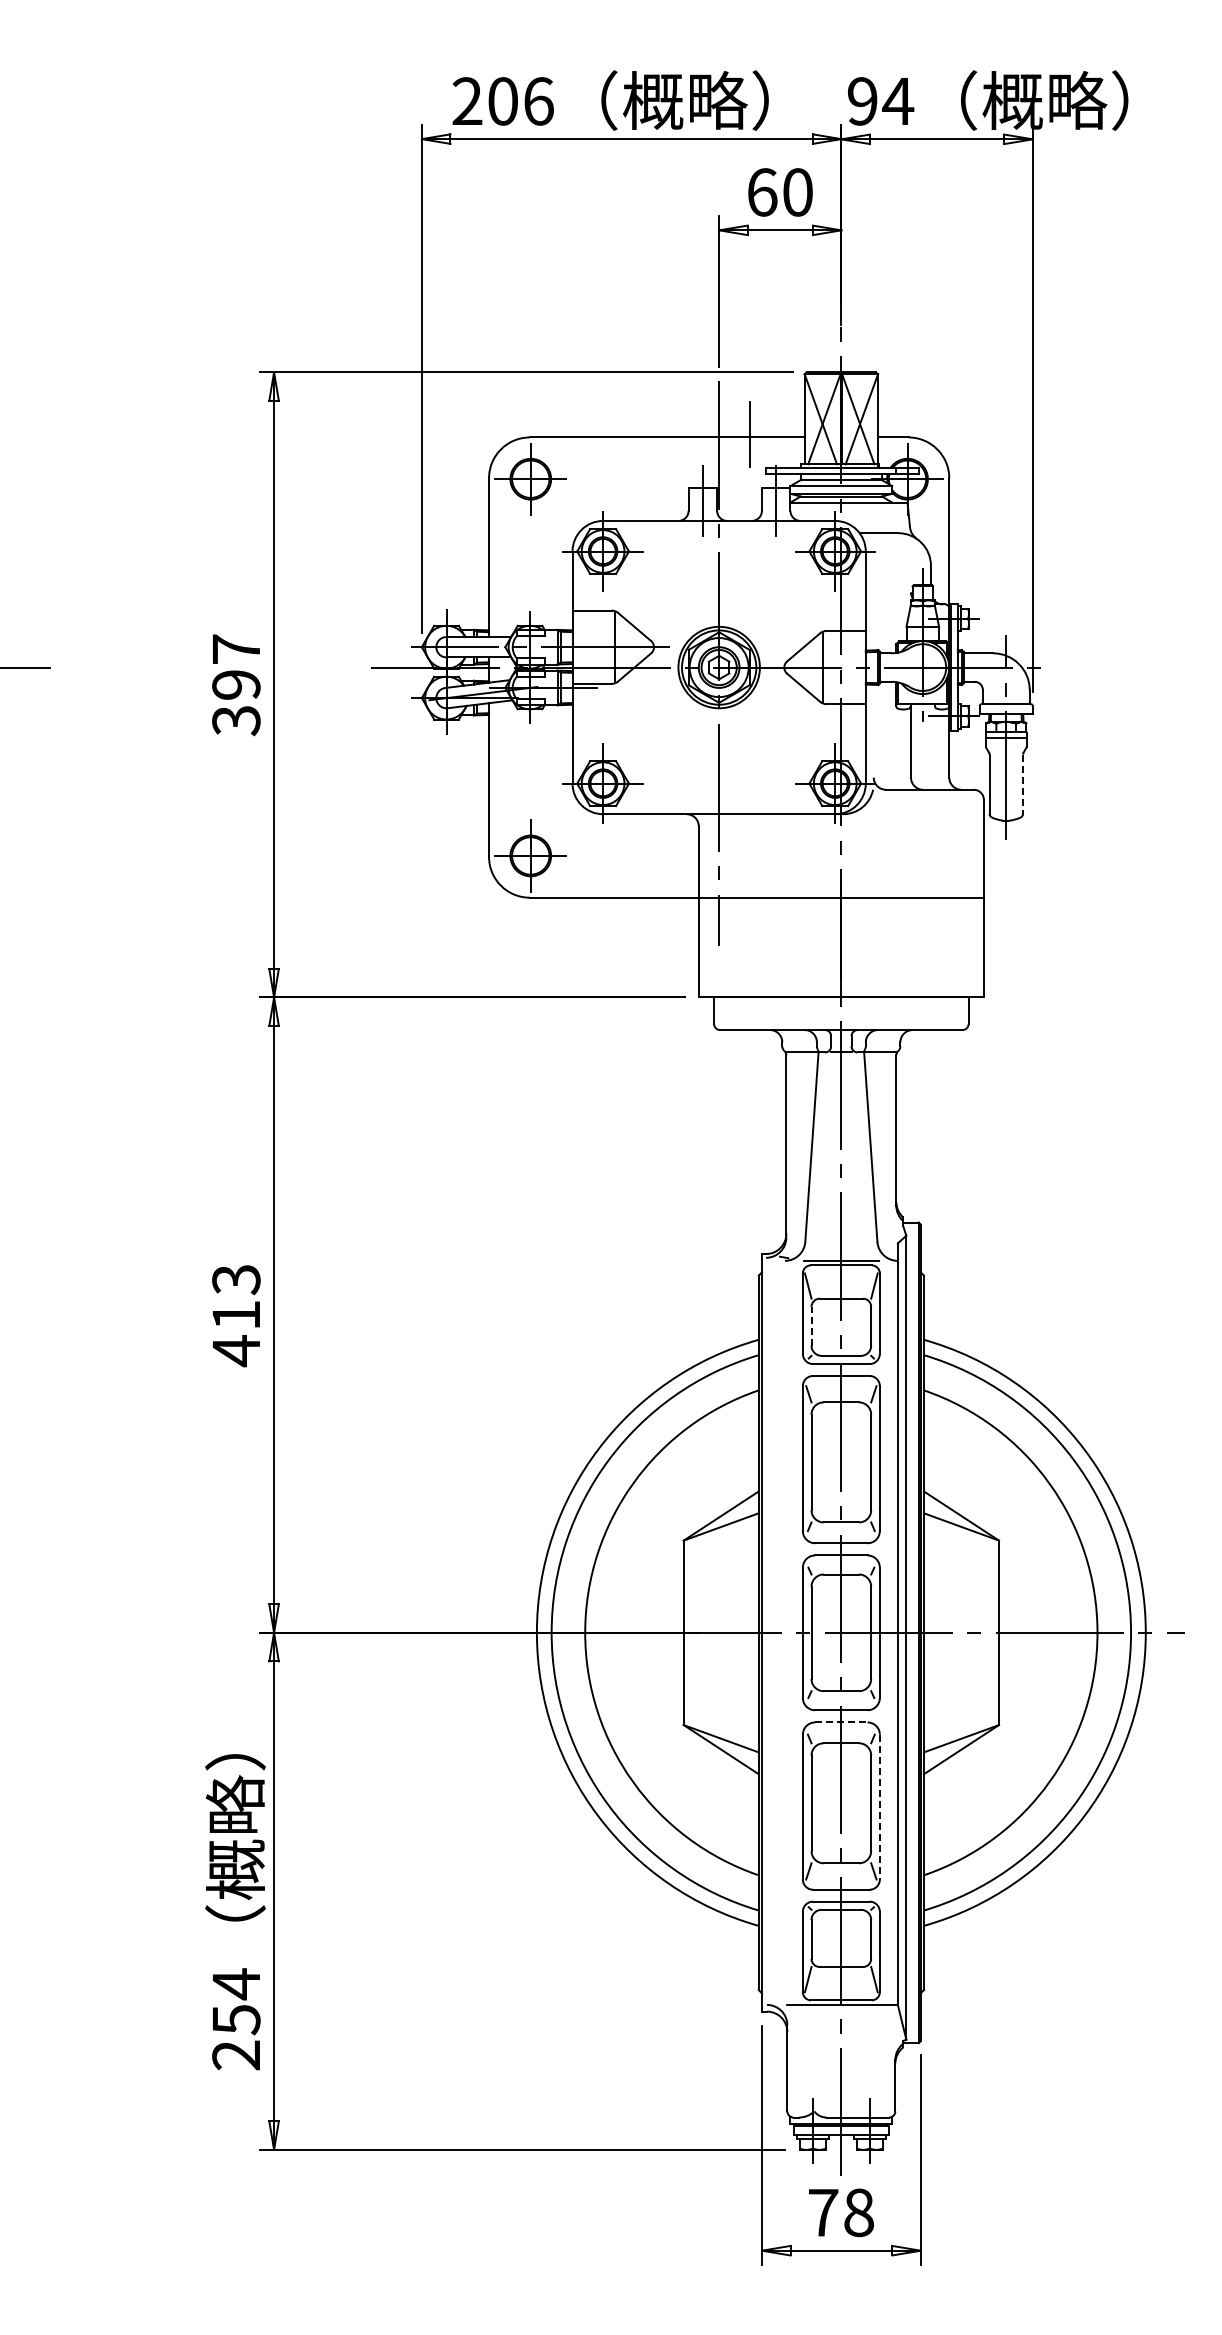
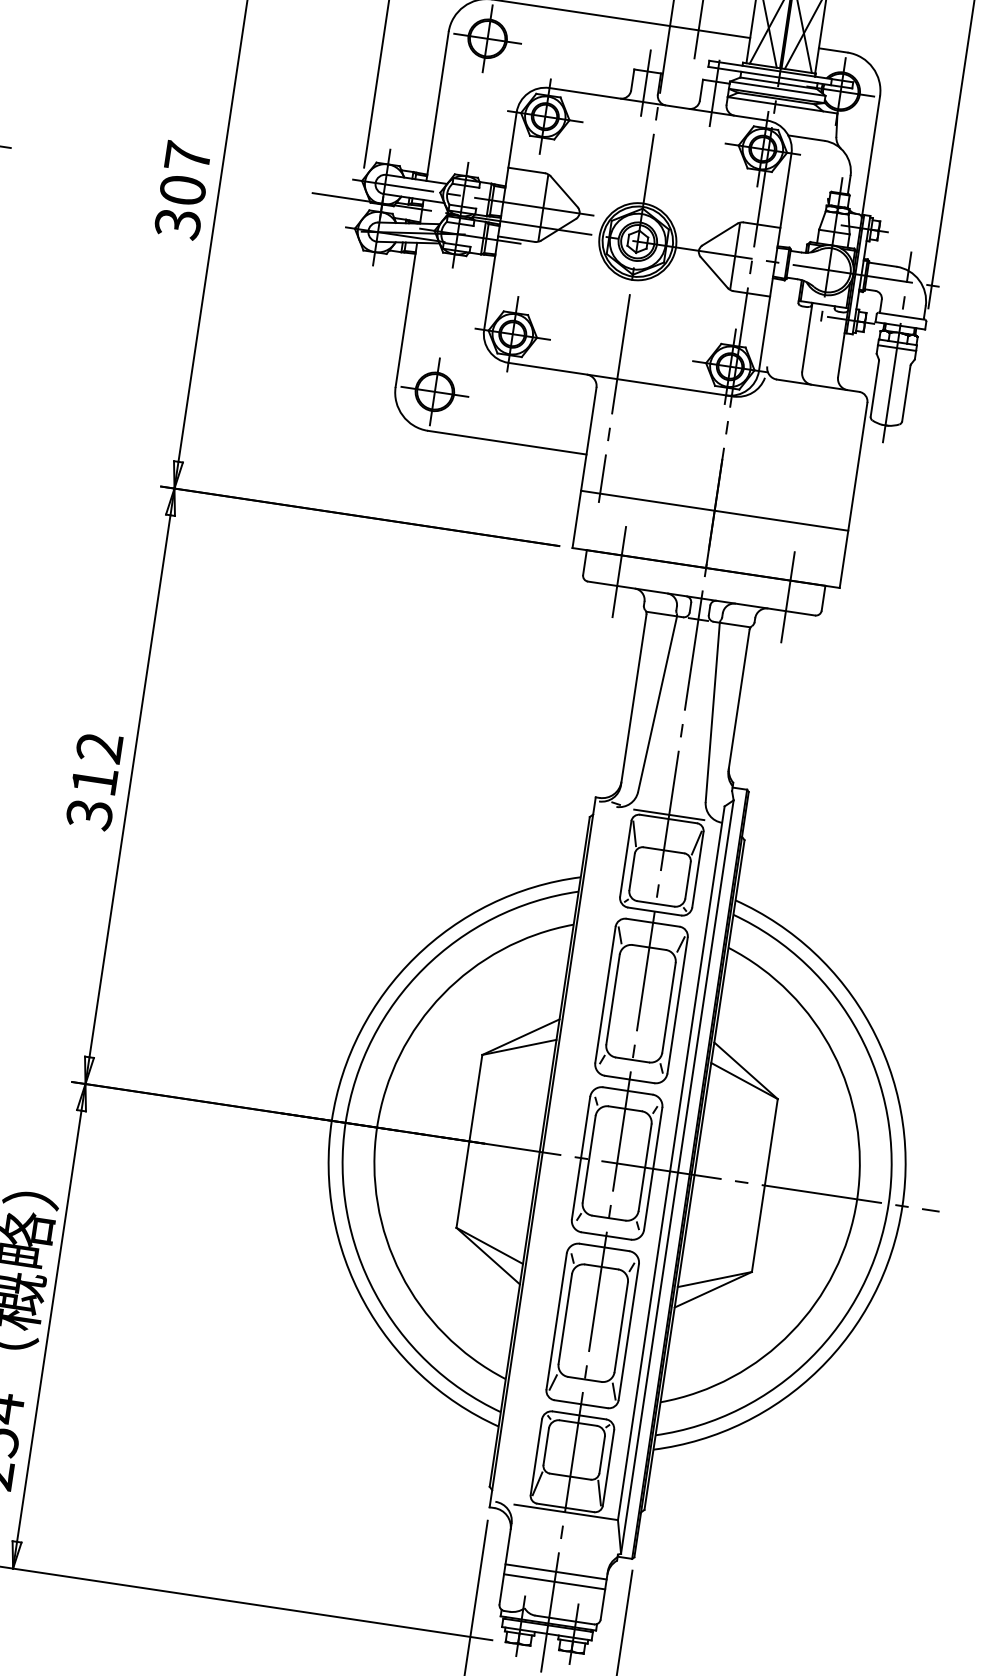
text: (236, 684) -> (183, 189), 397 -> 307
line: (1023, 784) -> (906, 393), dashed -> solid
line: (840, 898) -> (713, 510), moved
line: (751, 1015) -> (619, 572), added
line: (931, 1015) -> (788, 597), added
text: (236, 1316) -> (94, 782), 413 -> 312
line: (811, 1325) -> (632, 871), dashed -> solid
line: (841, 1722) -> (604, 1247), dashed -> solid
line: (879, 1807) -> (628, 1332), dashed -> solid
line: (841, 2068) -> (556, 1571), added
line: (841, 2079) -> (554, 1582), added

